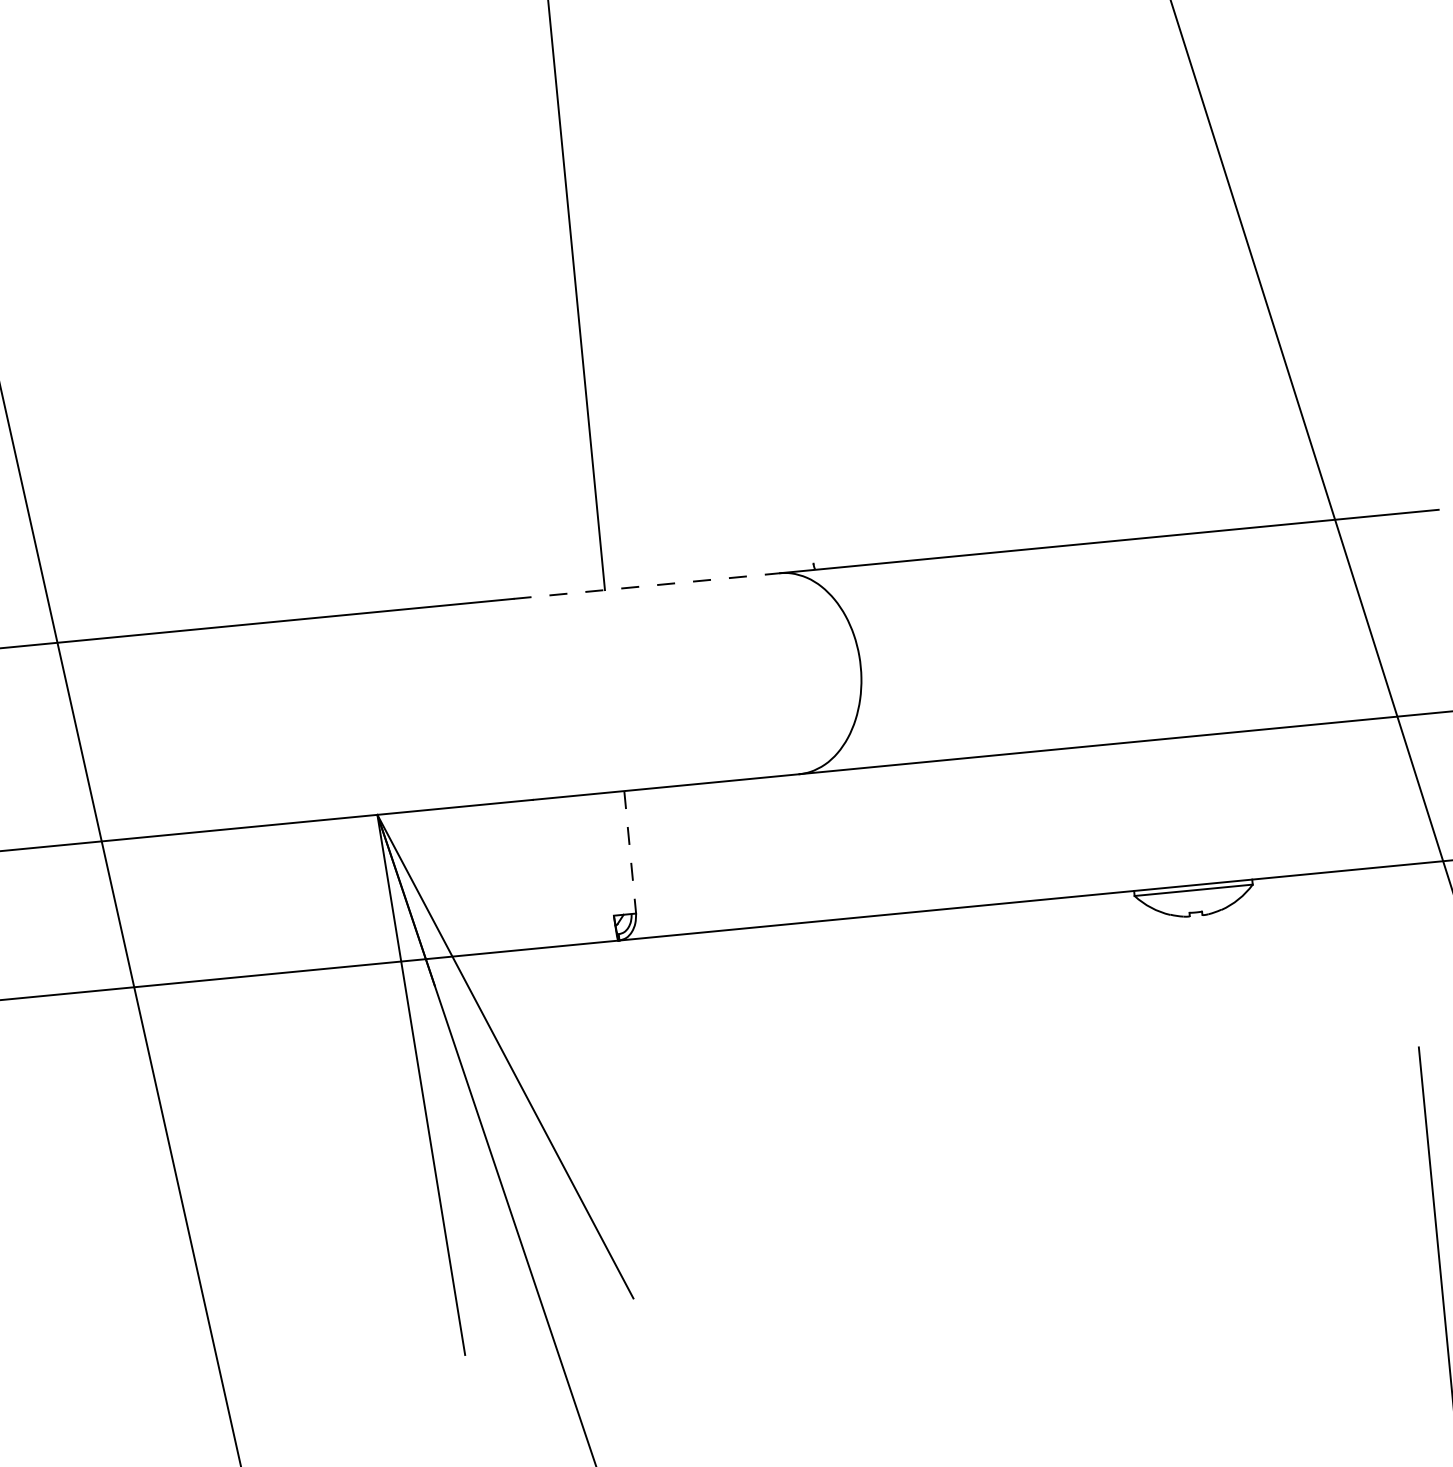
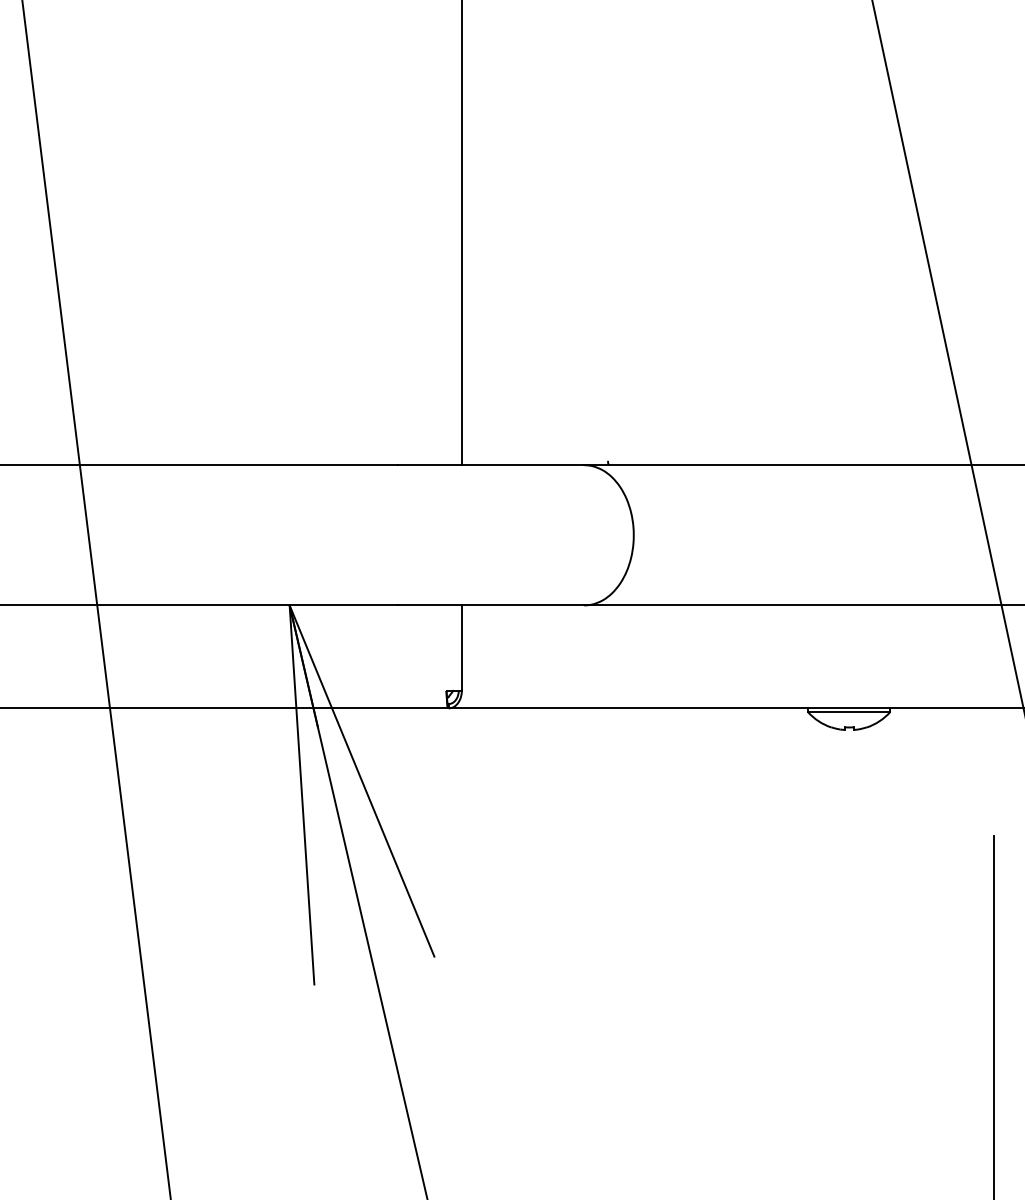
line: (647, 586) -> (491, 465), dashed -> solid
line: (629, 852) -> (461, 648), dashed -> solid

